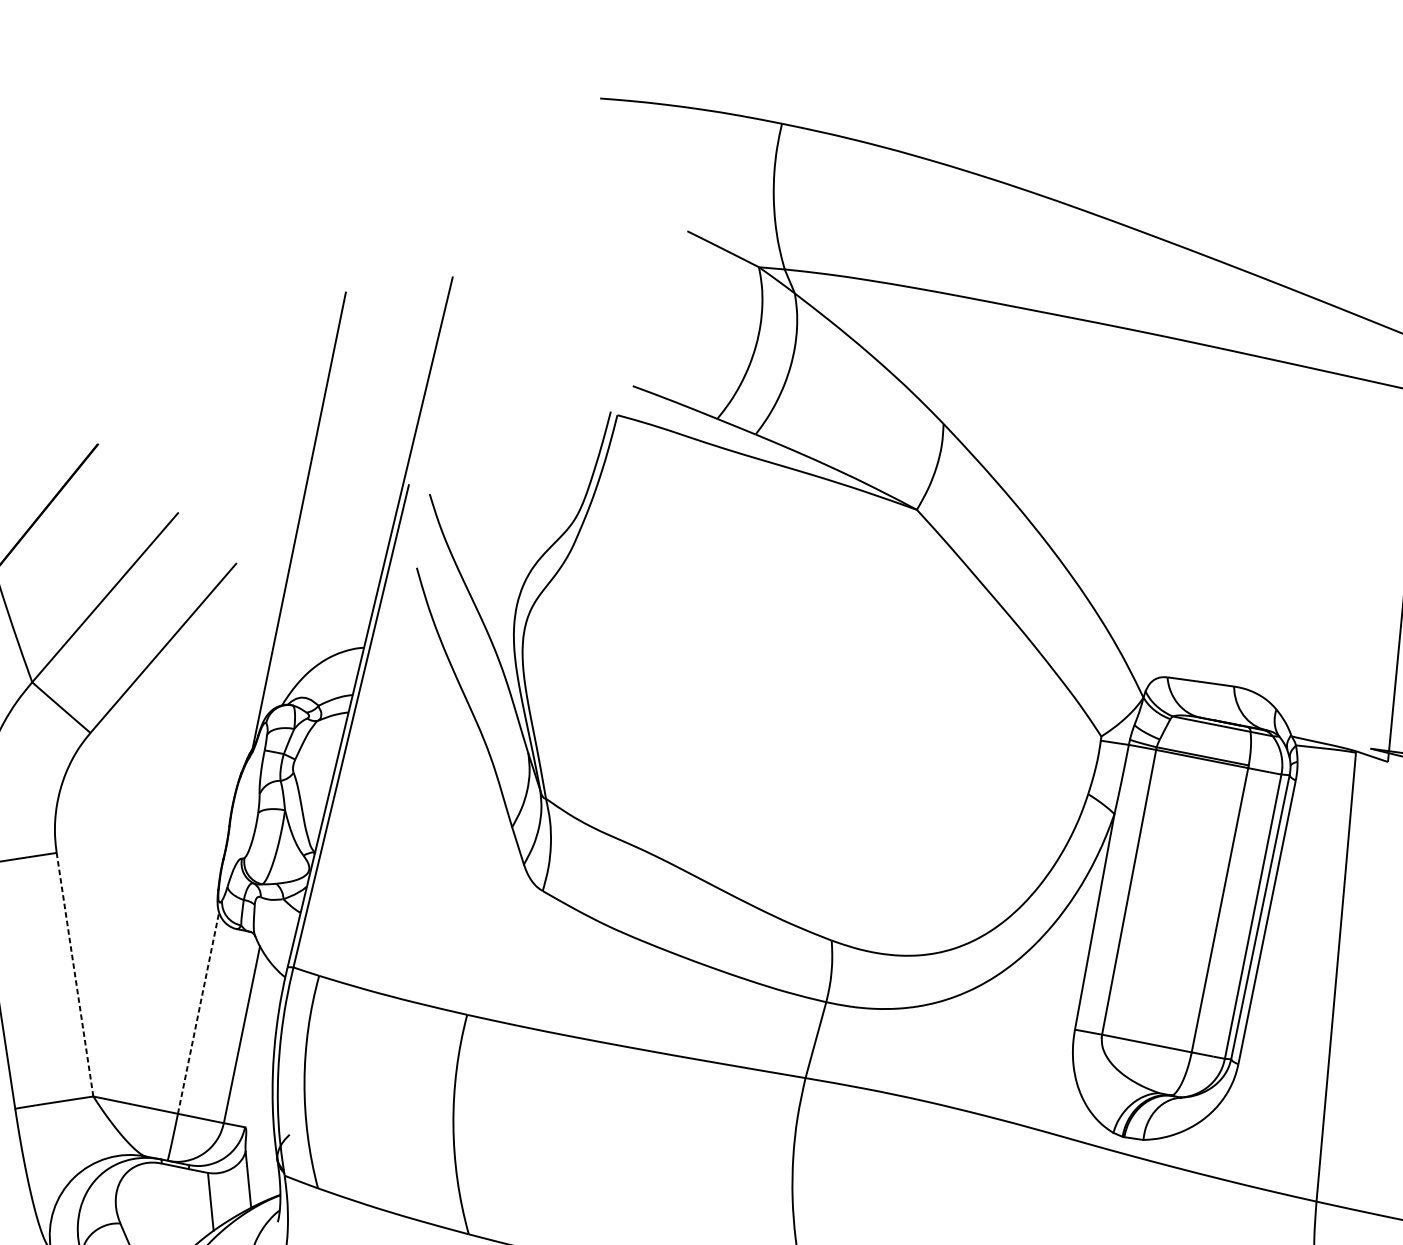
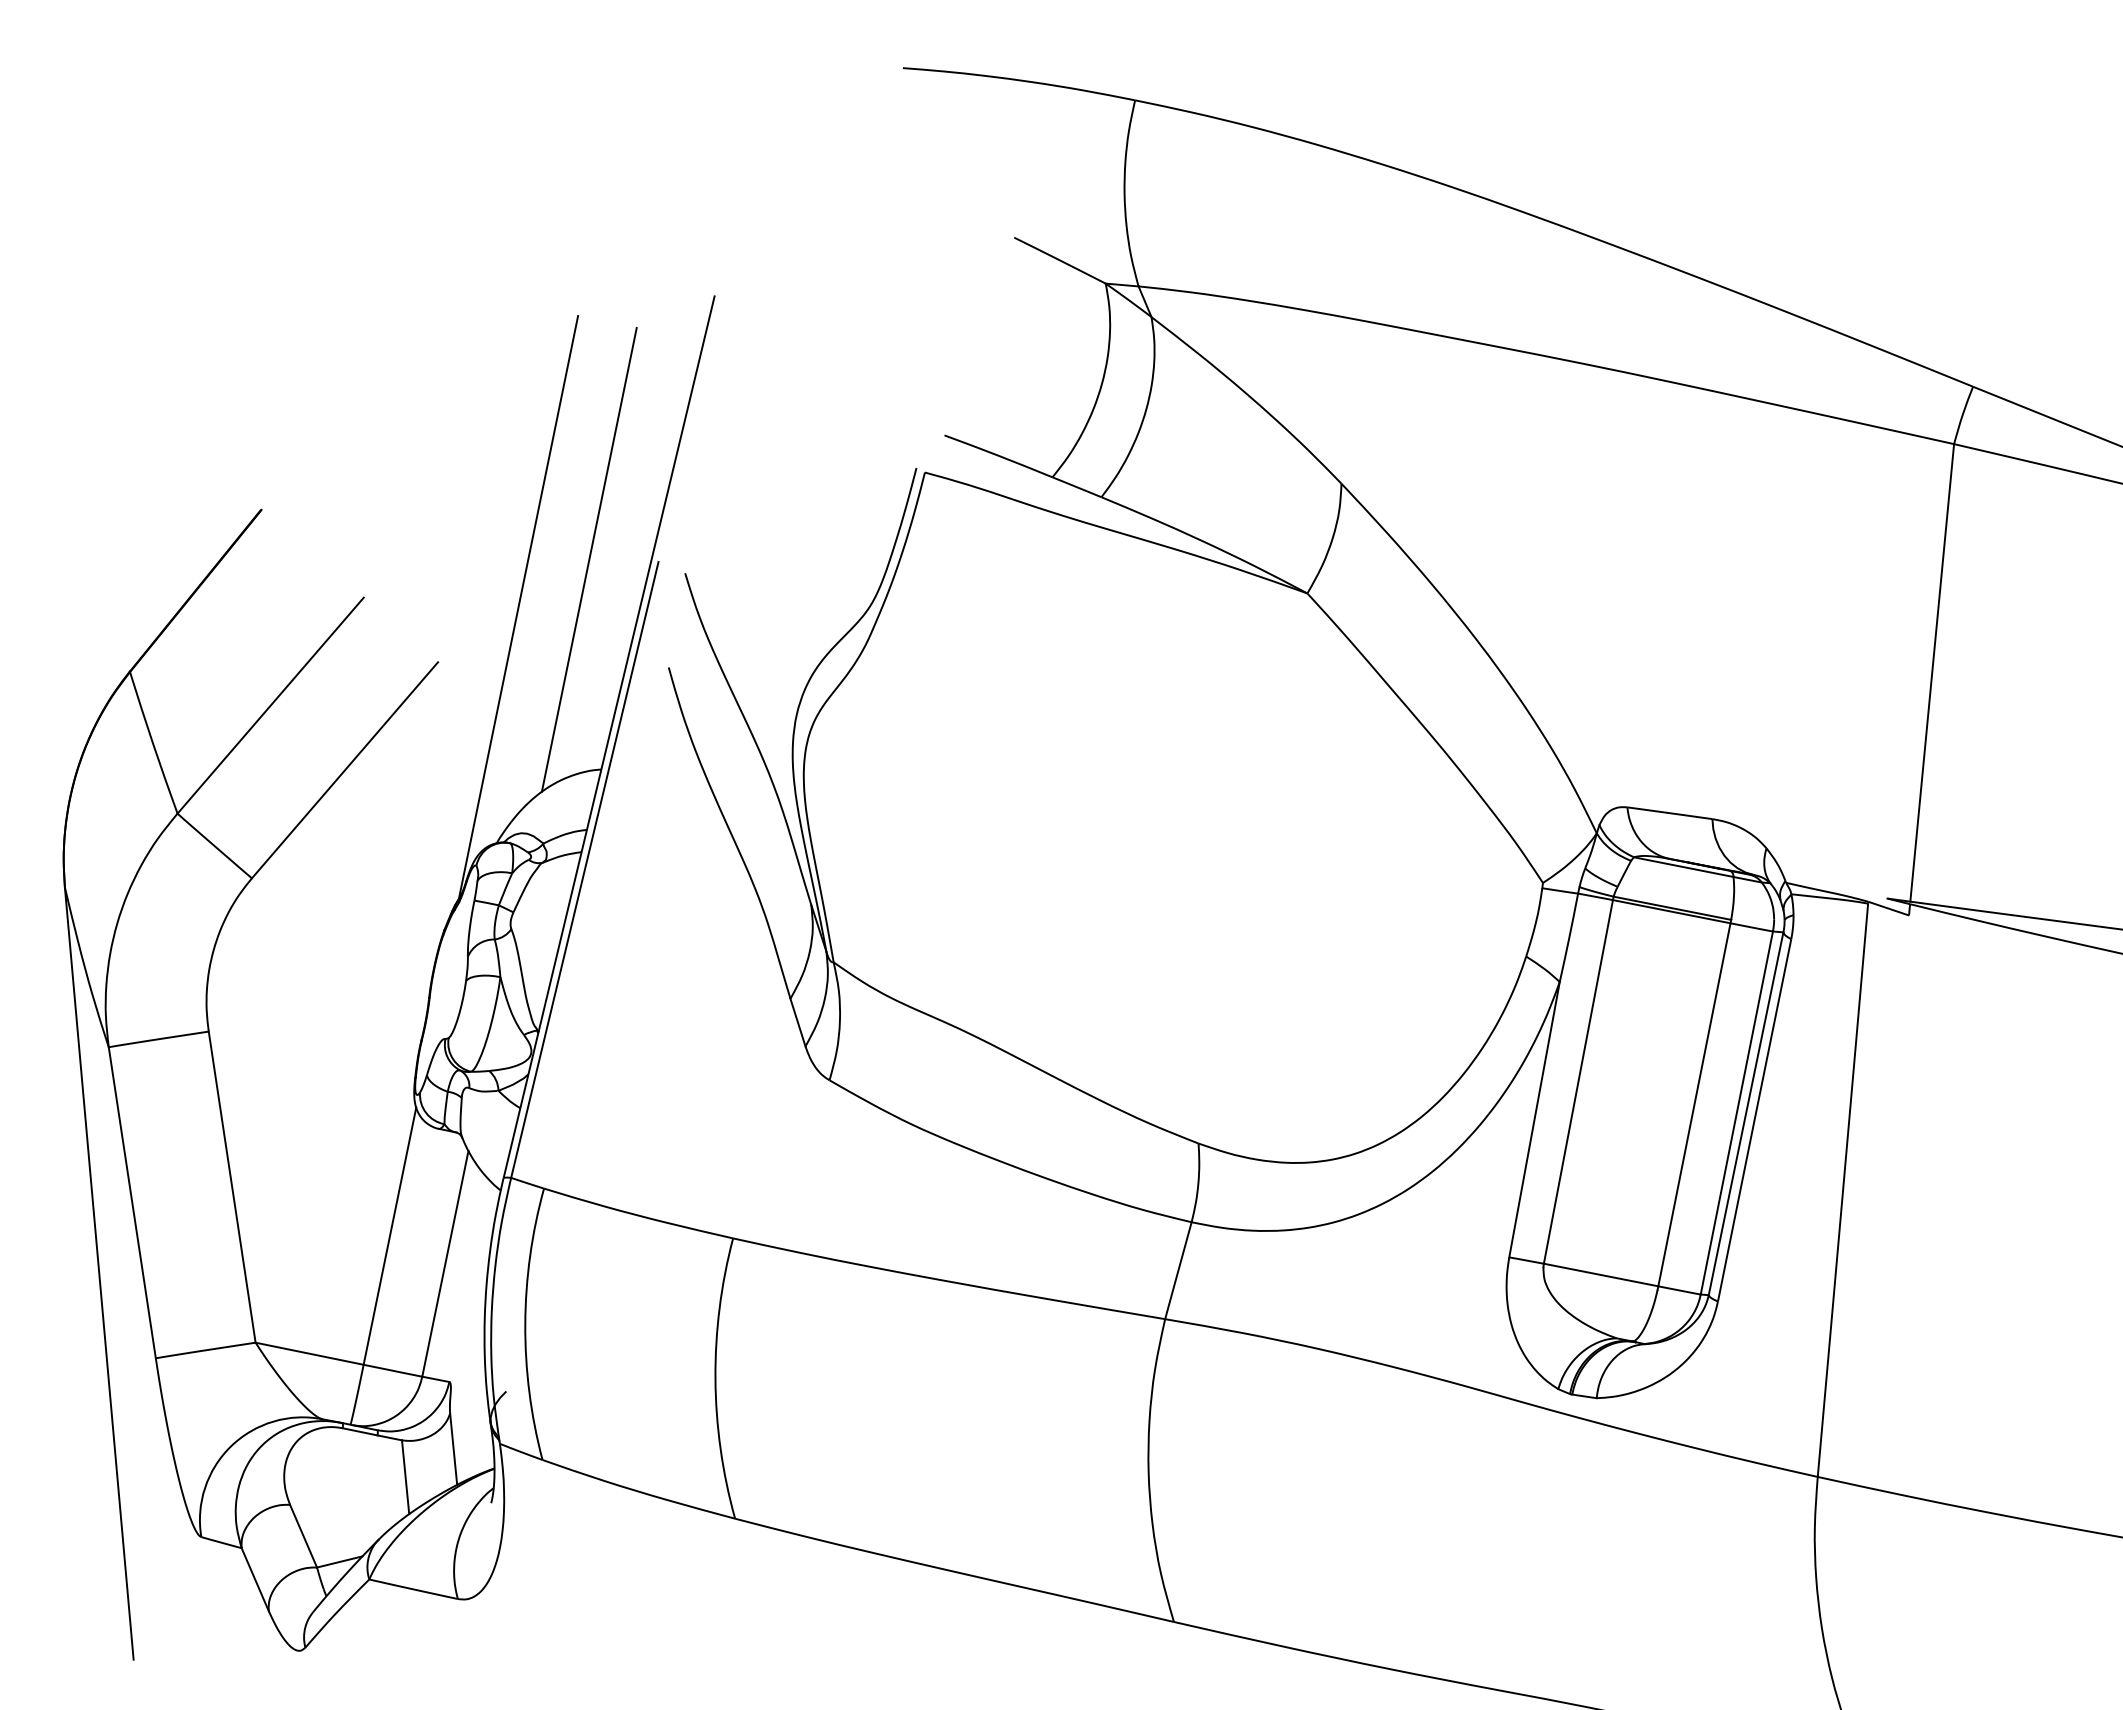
line: (354, 483) -> (588, 559), added
line: (75, 974) -> (232, 1186), dashed -> solid
line: (198, 1012) -> (390, 1235), dashed -> solid

